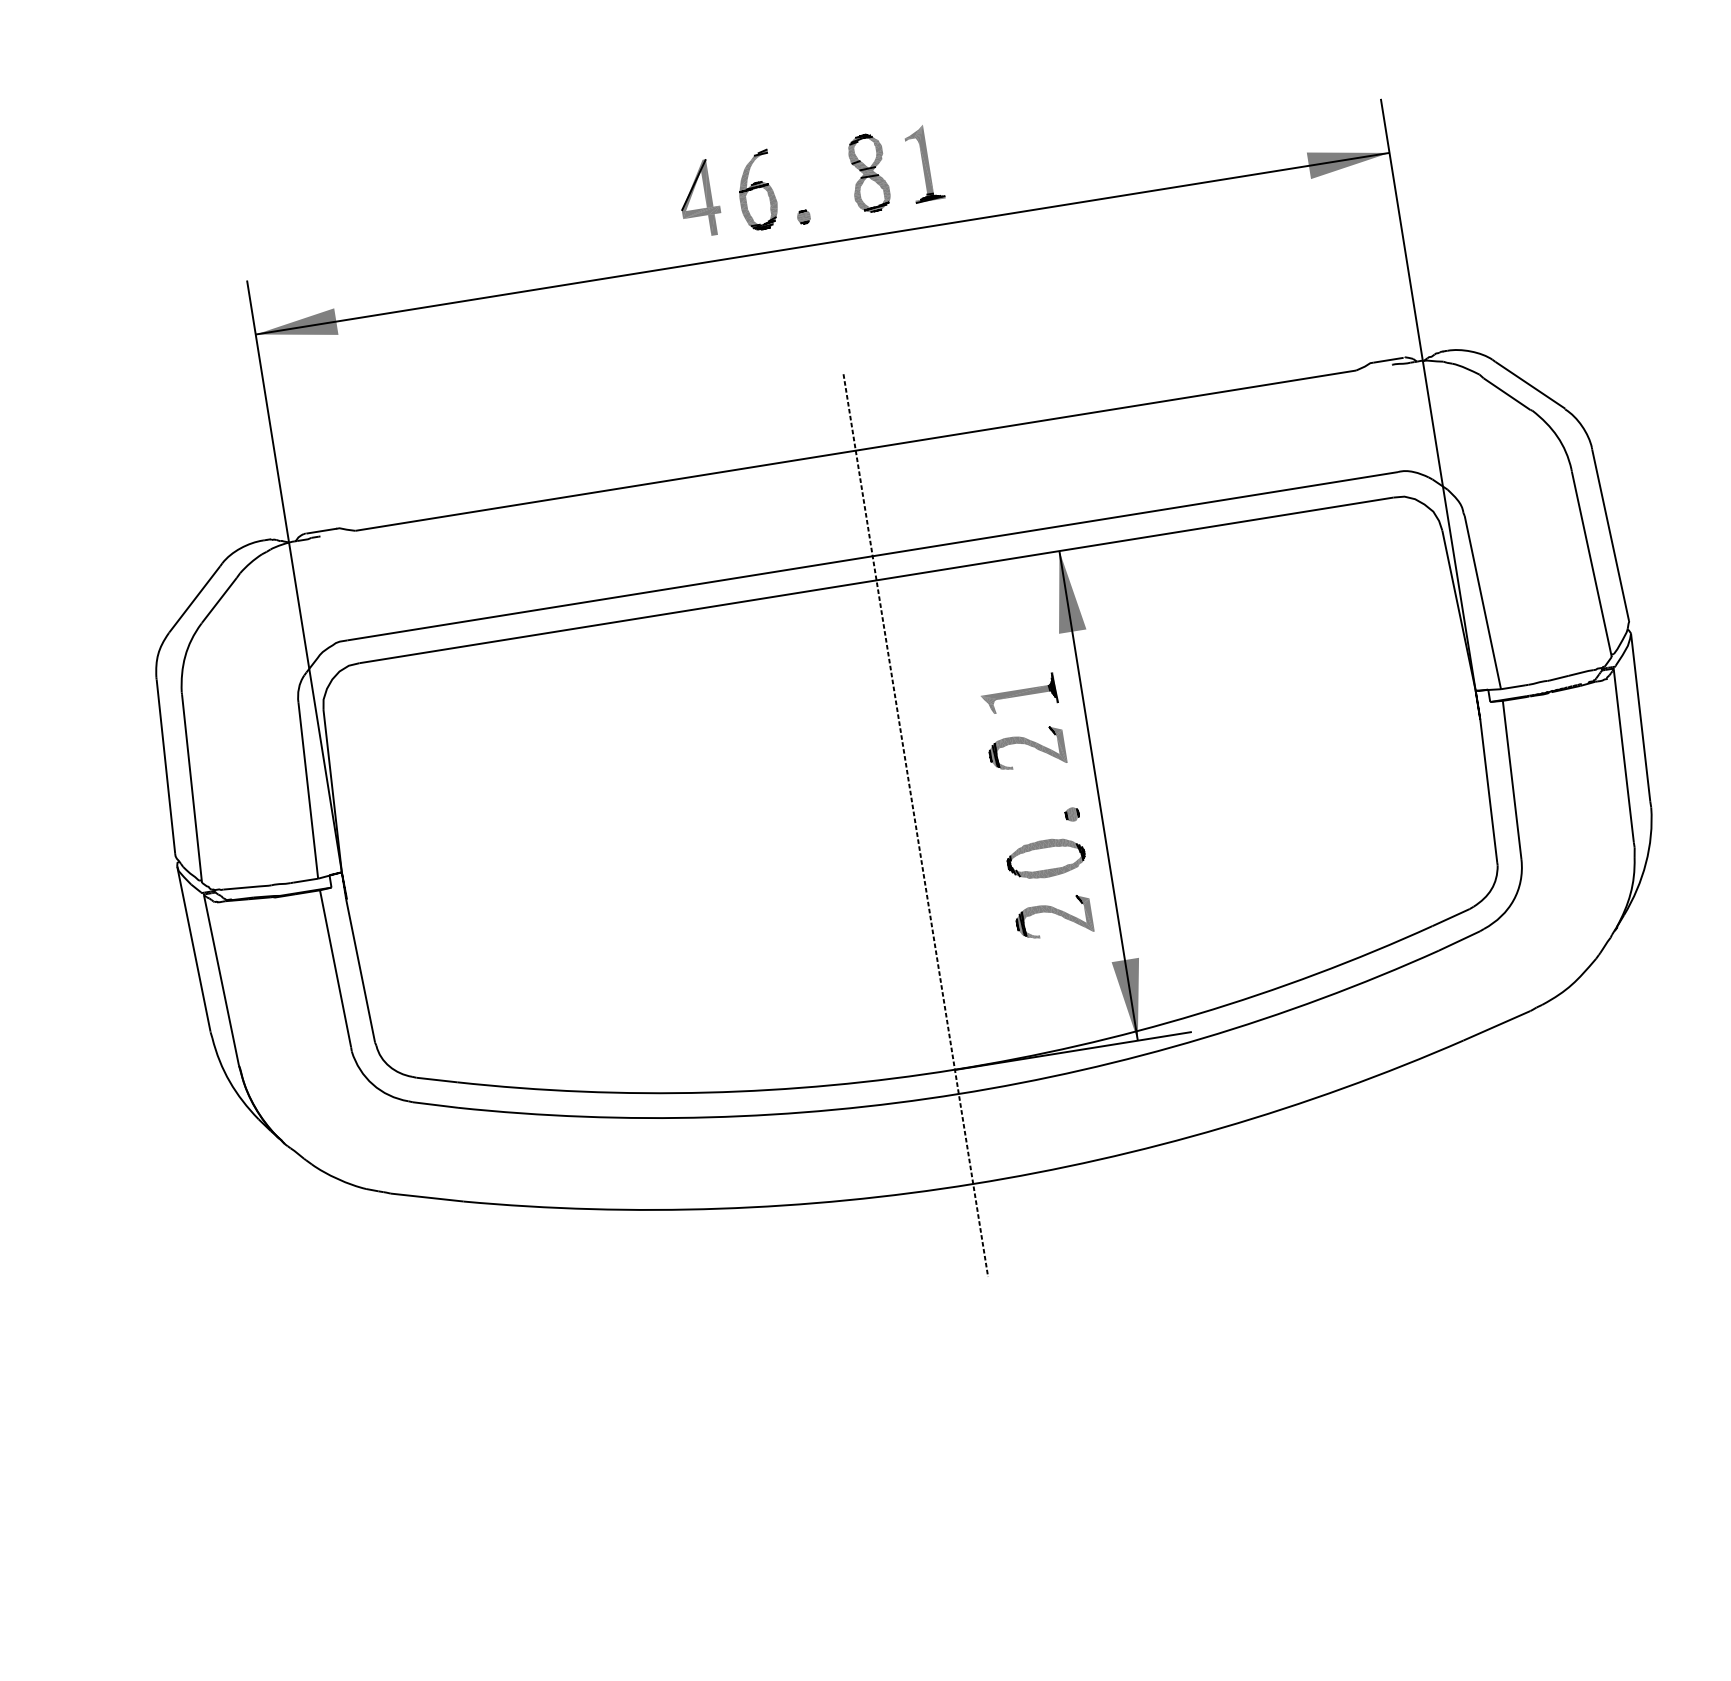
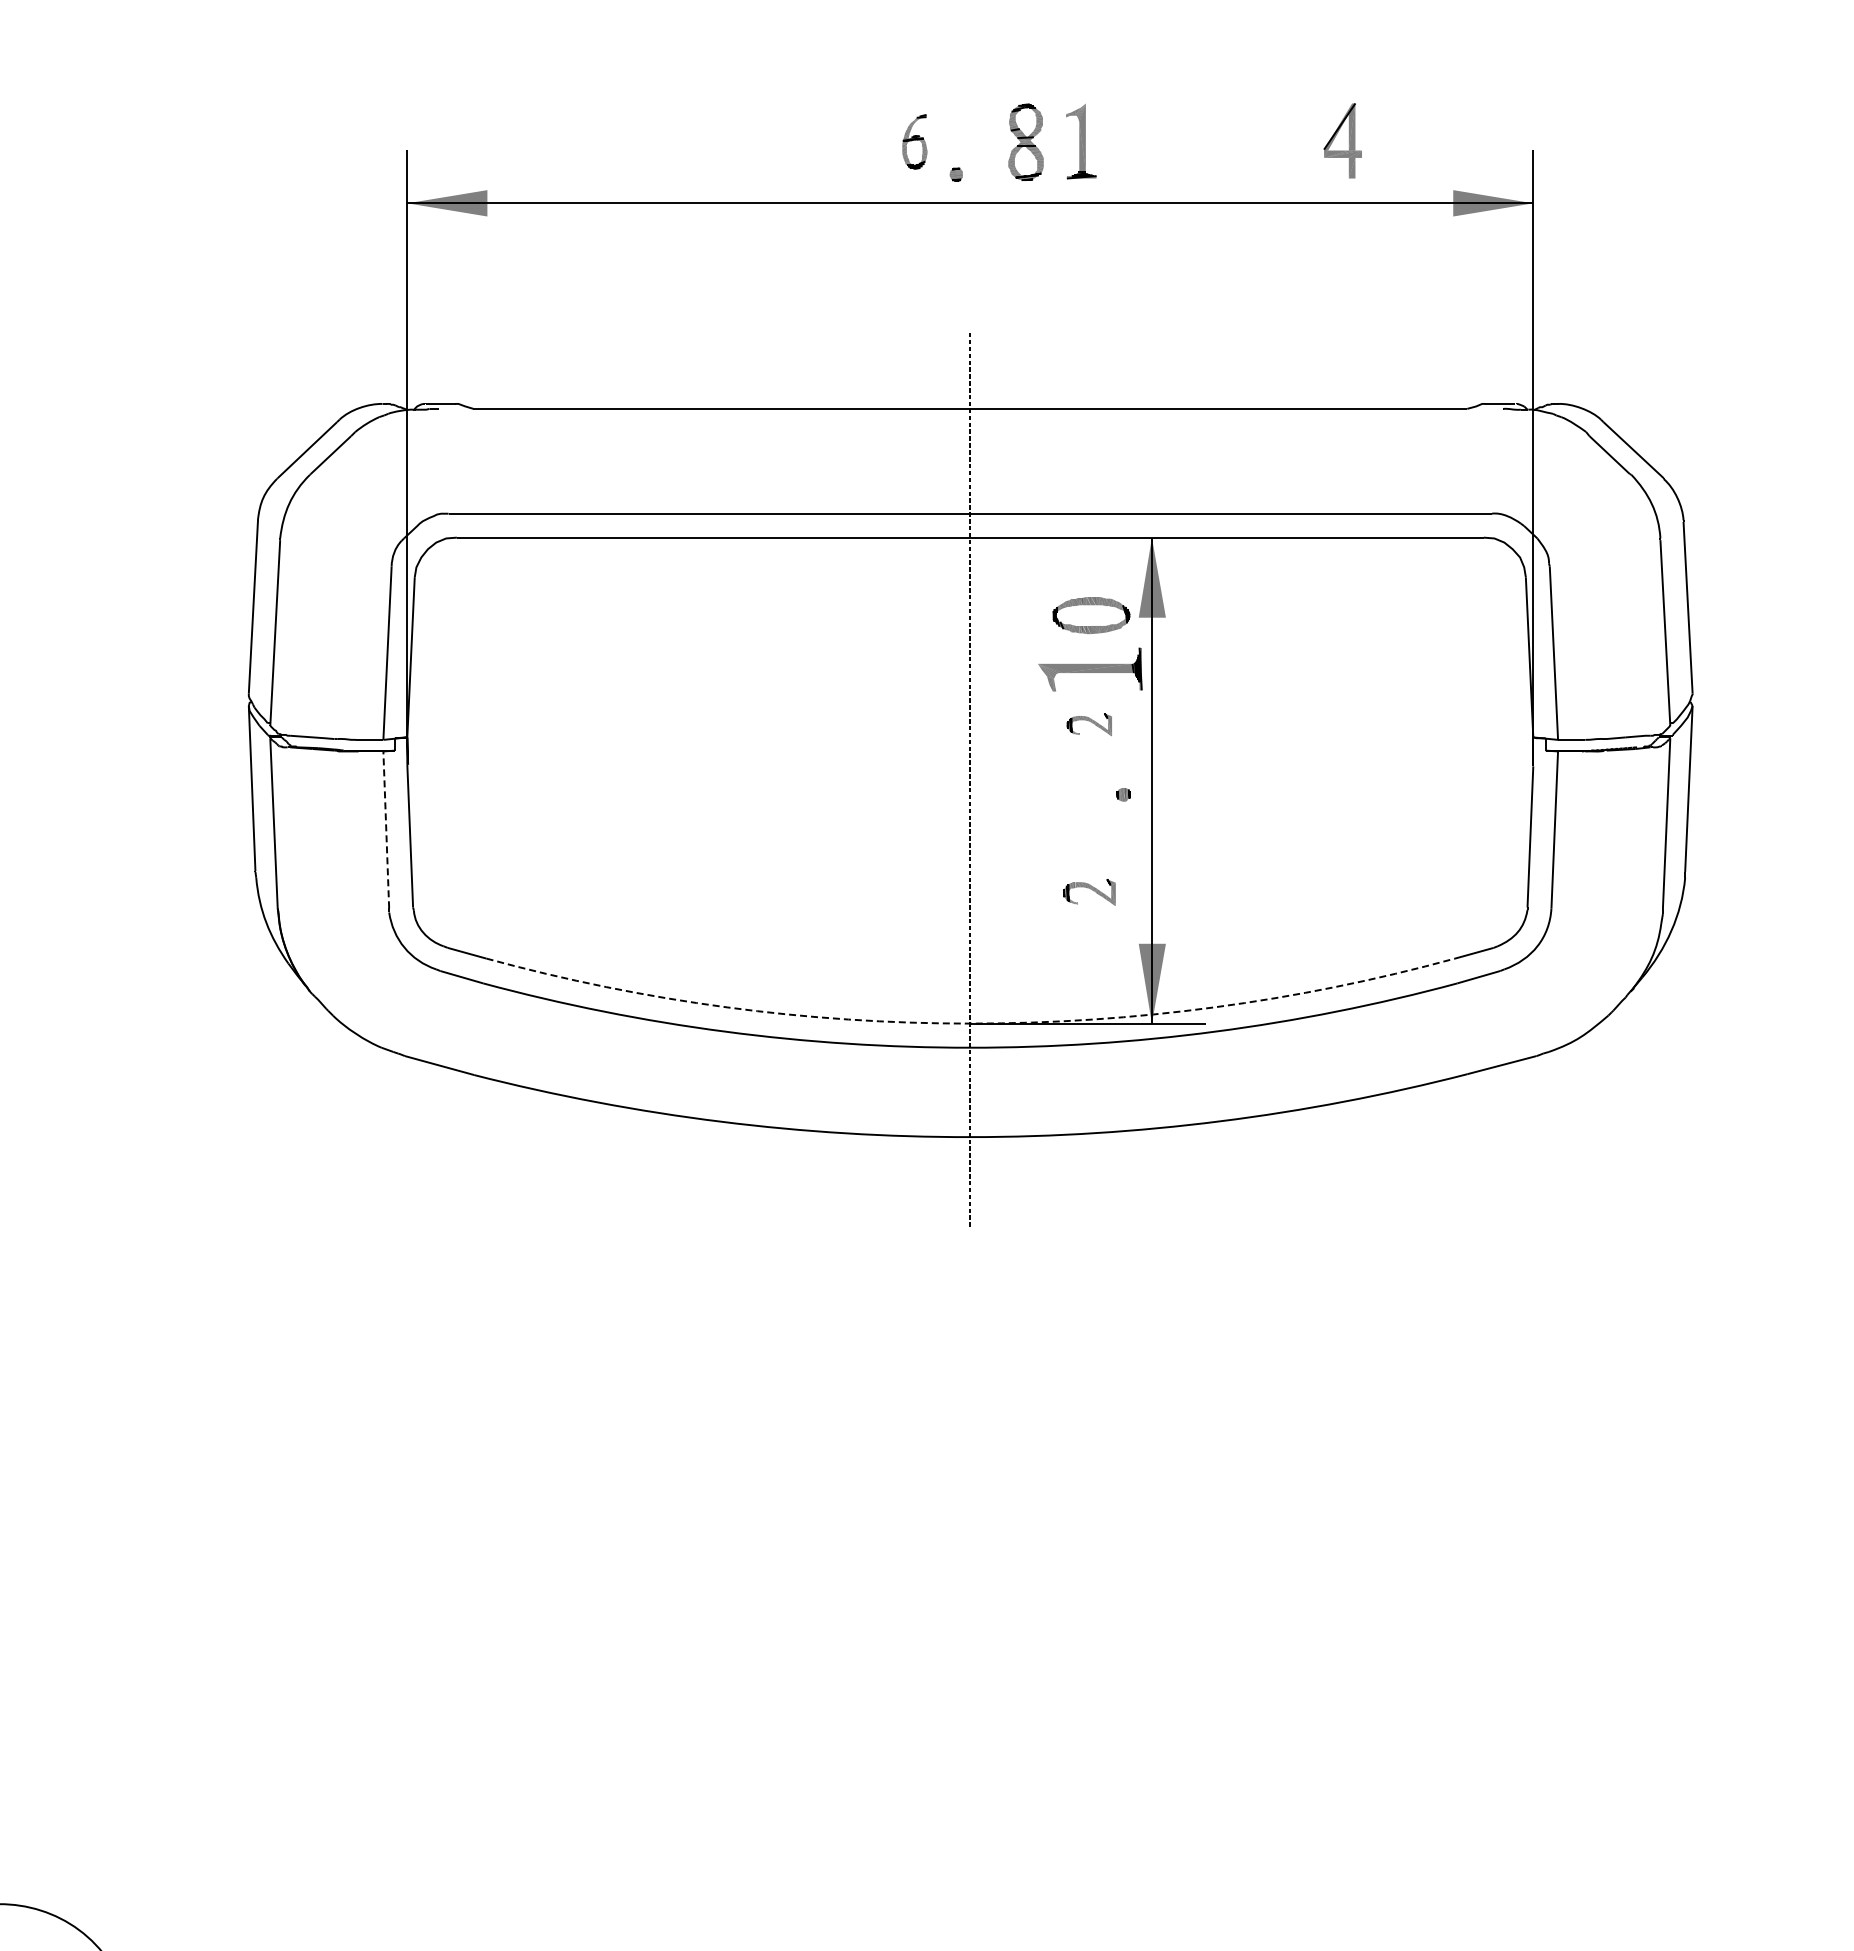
part: (756, 190) -> (914, 141), size x0.7
part: (698, 198) -> (1342, 140), moved
part: (1018, 693) -> (1090, 669), size x1.4
part: (1026, 749) -> (1089, 724), size x0.6
part: (1046, 858) -> (1091, 615), moved
part: (1053, 918) -> (1089, 892), size x0.7
line: (335, 968) -> (386, 829), solid -> dashed
arc: (955, 1069) -> (970, 1023), solid -> dashed

